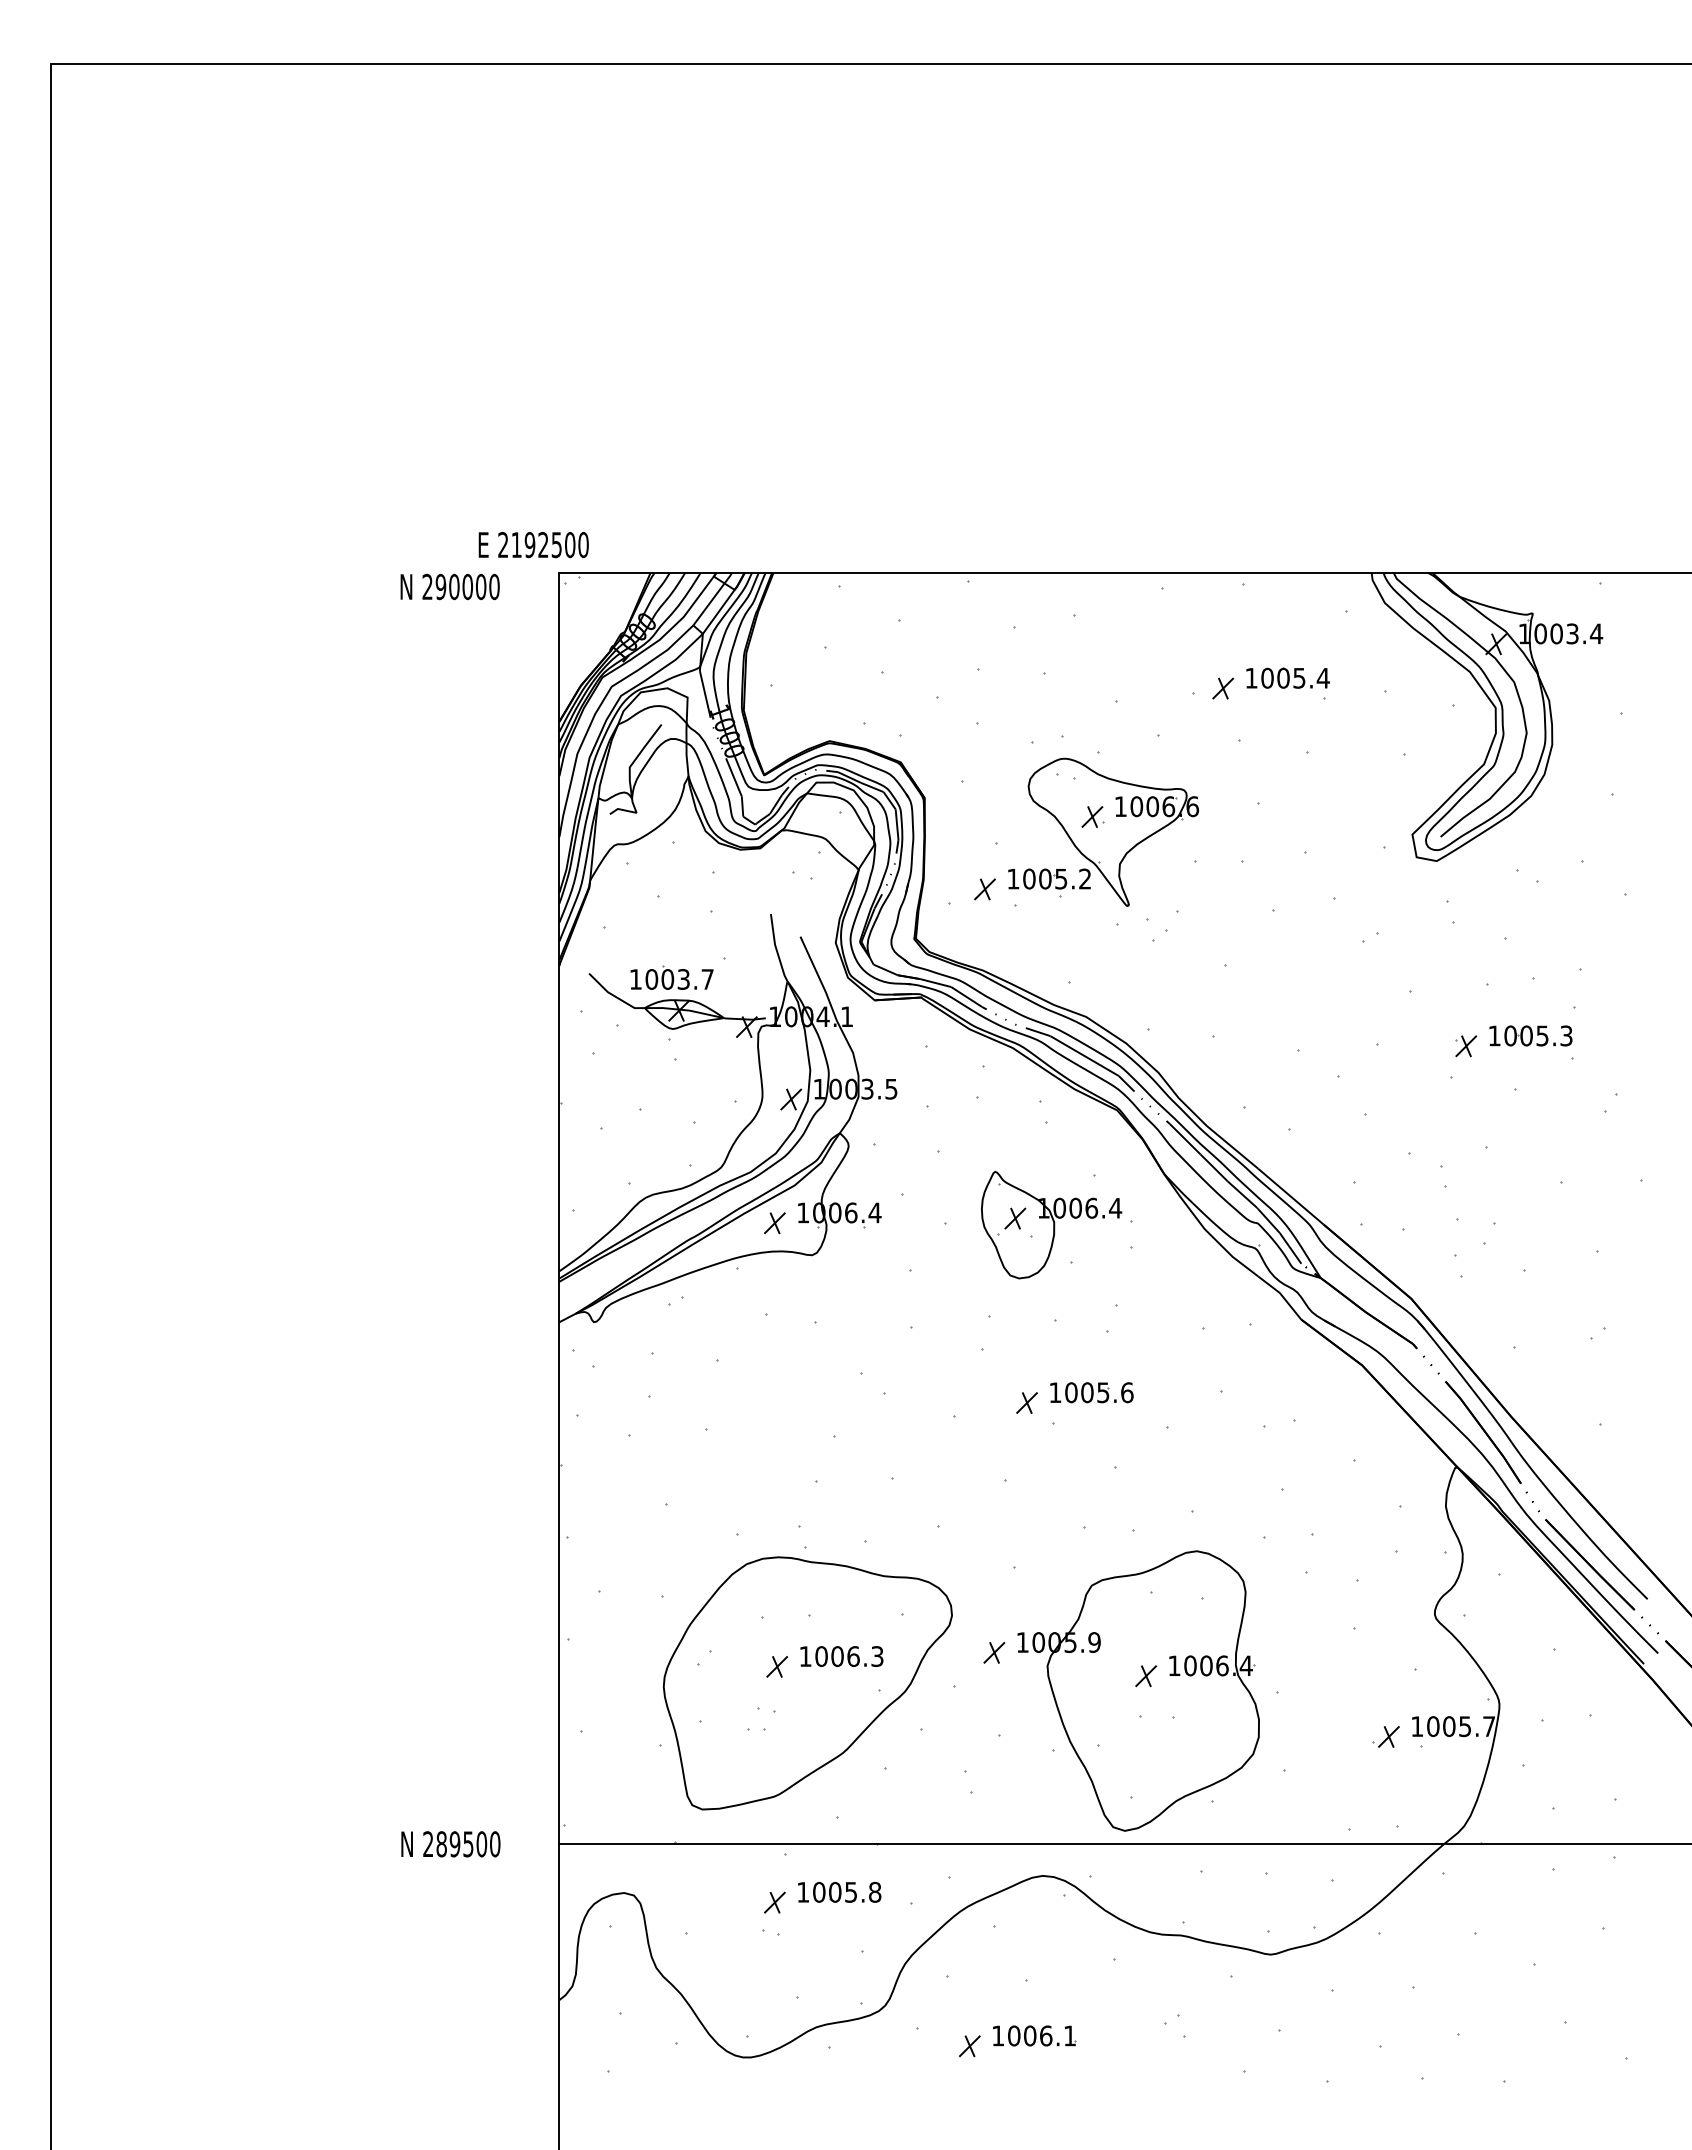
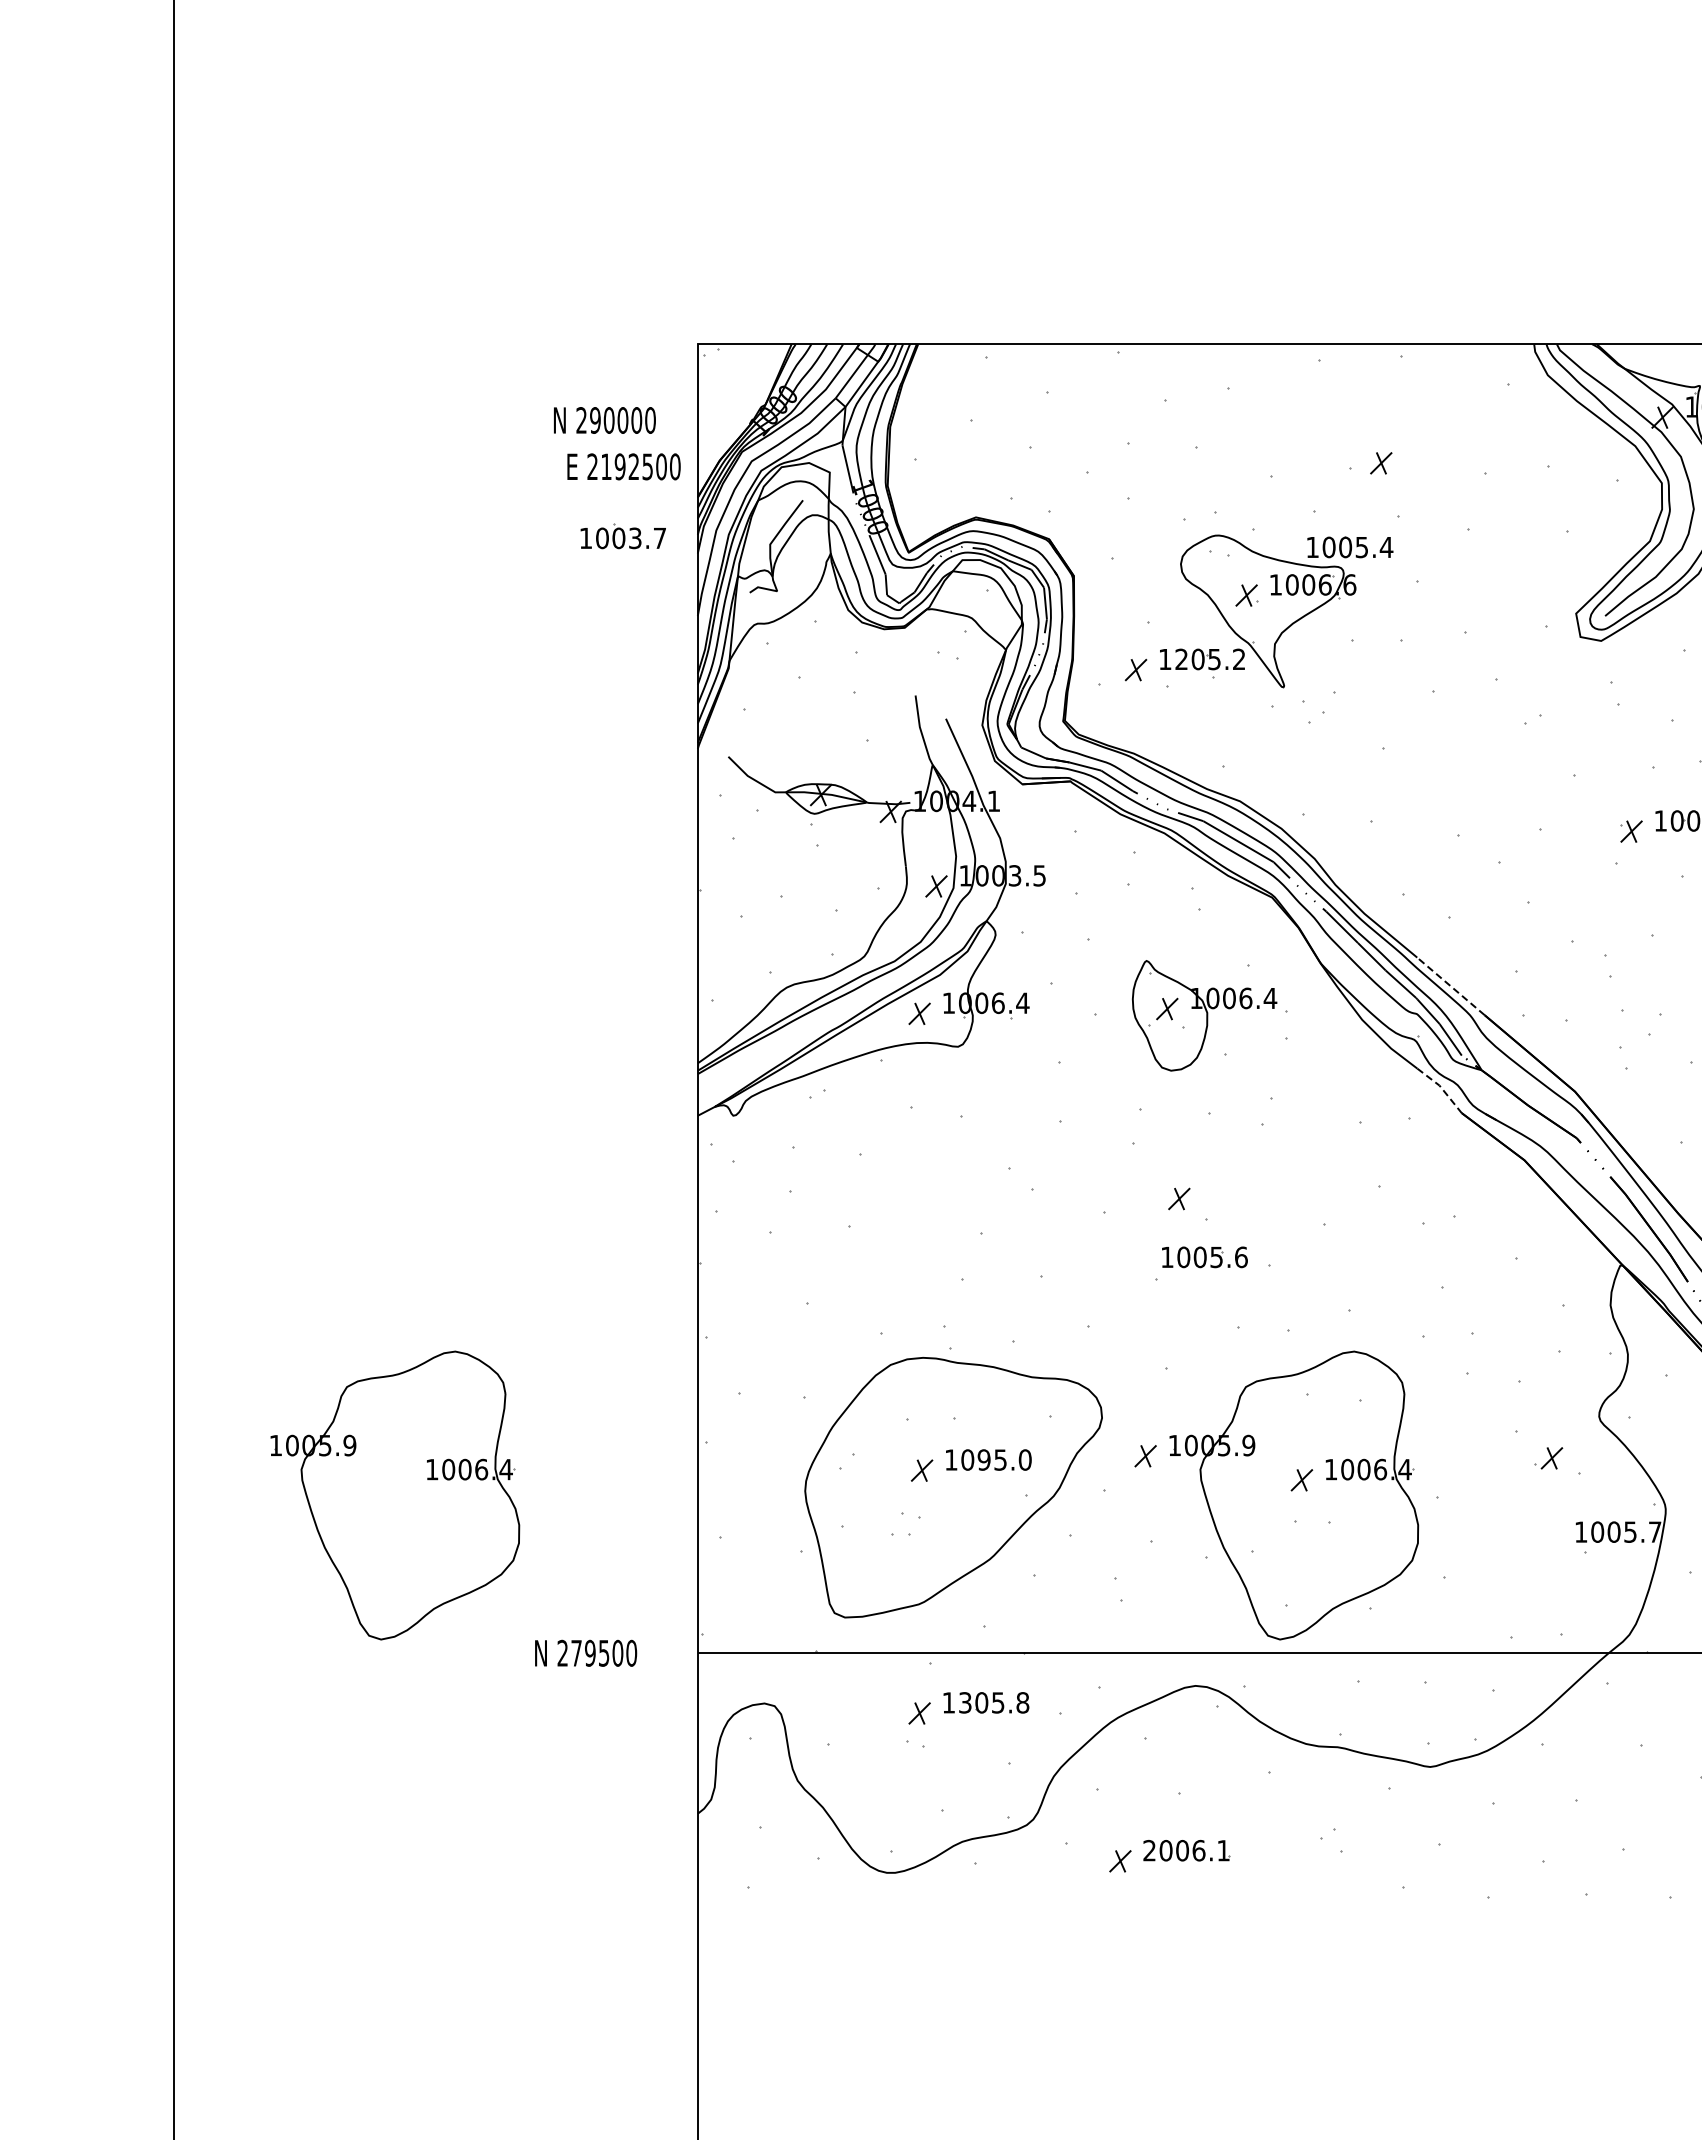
text: (533, 545) -> (623, 467), moved
text: (449, 586) -> (604, 419), moved
part: (1287, 677) -> (1349, 546), moved
text: (1029, 878) -> (1181, 658), 1005.2 -> 1205.2
part: (671, 977) -> (622, 536), moved
line: (1290, 1196) -> (1450, 986), solid -> dashed
line: (1281, 1295) -> (1441, 1088), solid -> dashed
part: (1091, 1392) -> (1204, 1257), moved
text: (857, 1656) -> (1004, 1459), 1006.3 -> 1095.0
part: (265, 1690) -> (395, 1494), added
part: (1385, 1736) -> (1548, 1457), moved
text: (441, 1844) -> (576, 1653), 289500 -> 279500
text: (819, 1892) -> (965, 1702), 1005.8 -> 1305.8
text: (997, 2035) -> (1148, 1850), 1006.1 -> 2006.1

